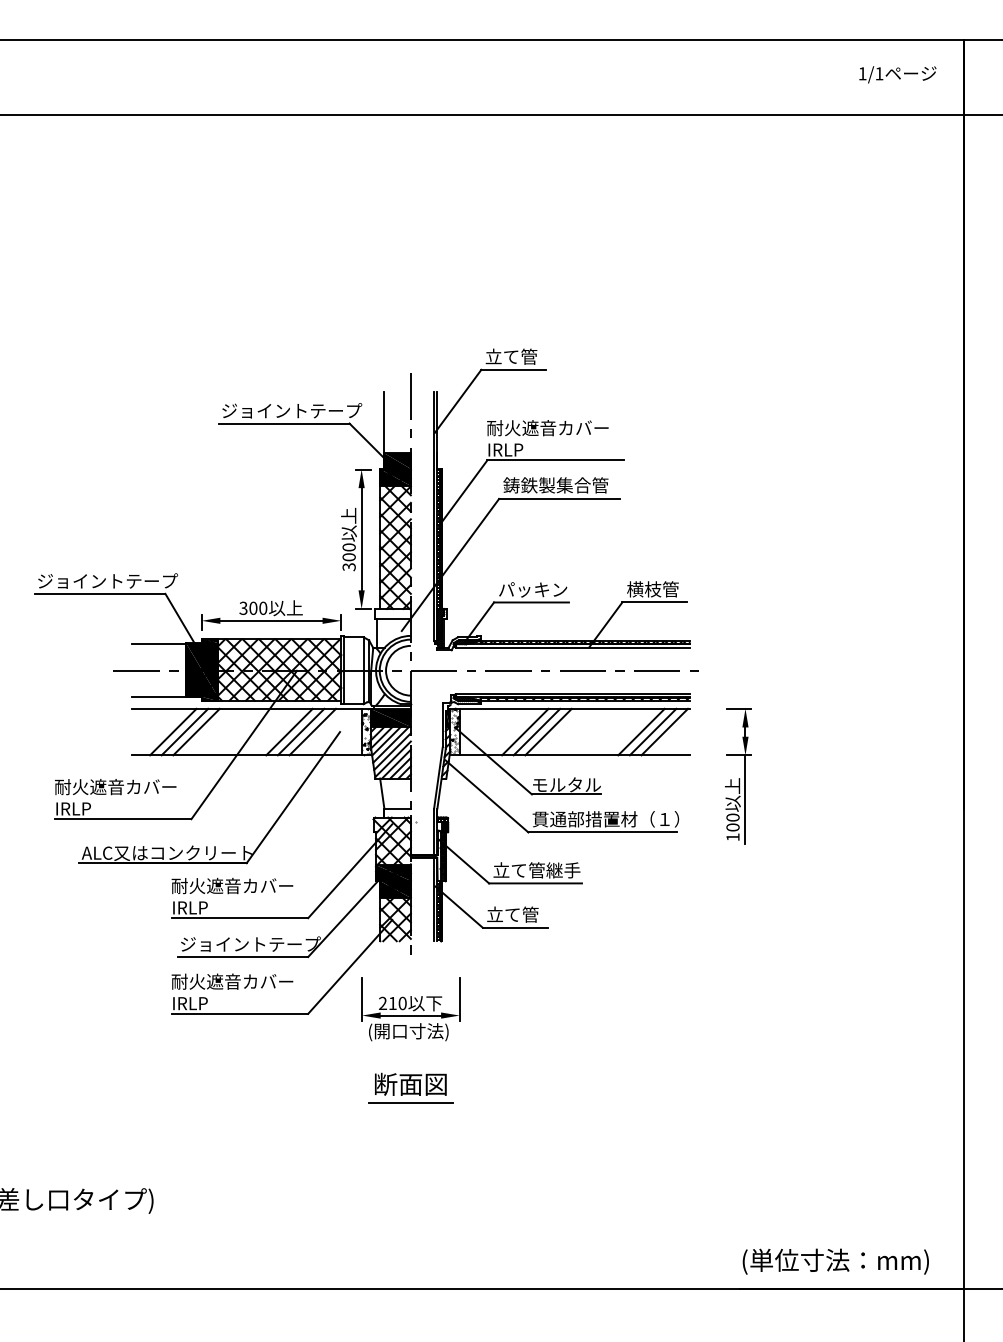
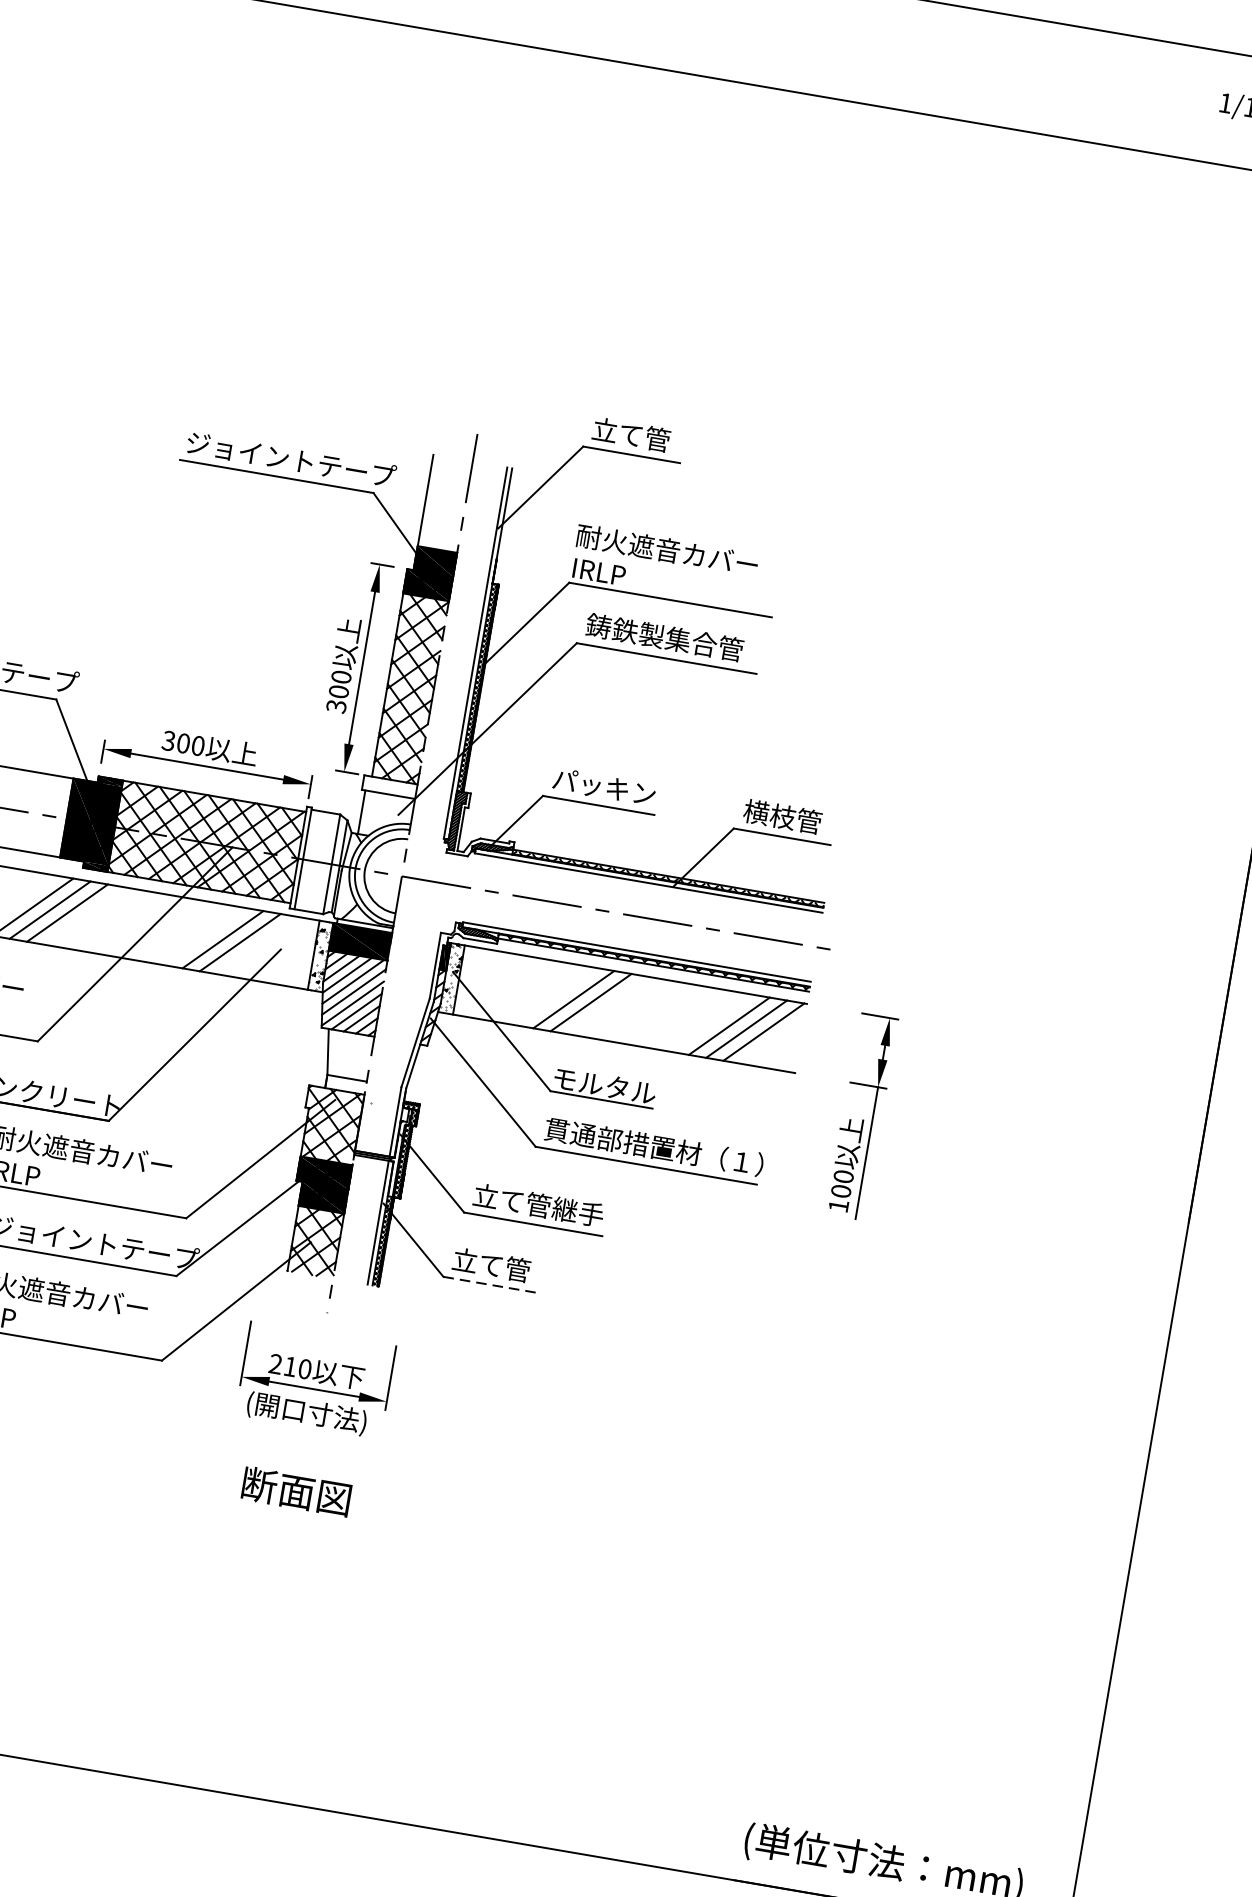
line: (289, 731) -> (205, 935), removed
line: (525, 731) -> (556, 995), removed
line: (515, 927) -> (492, 1284), solid -> dashed
line: (410, 1103) -> (291, 1519), removed

